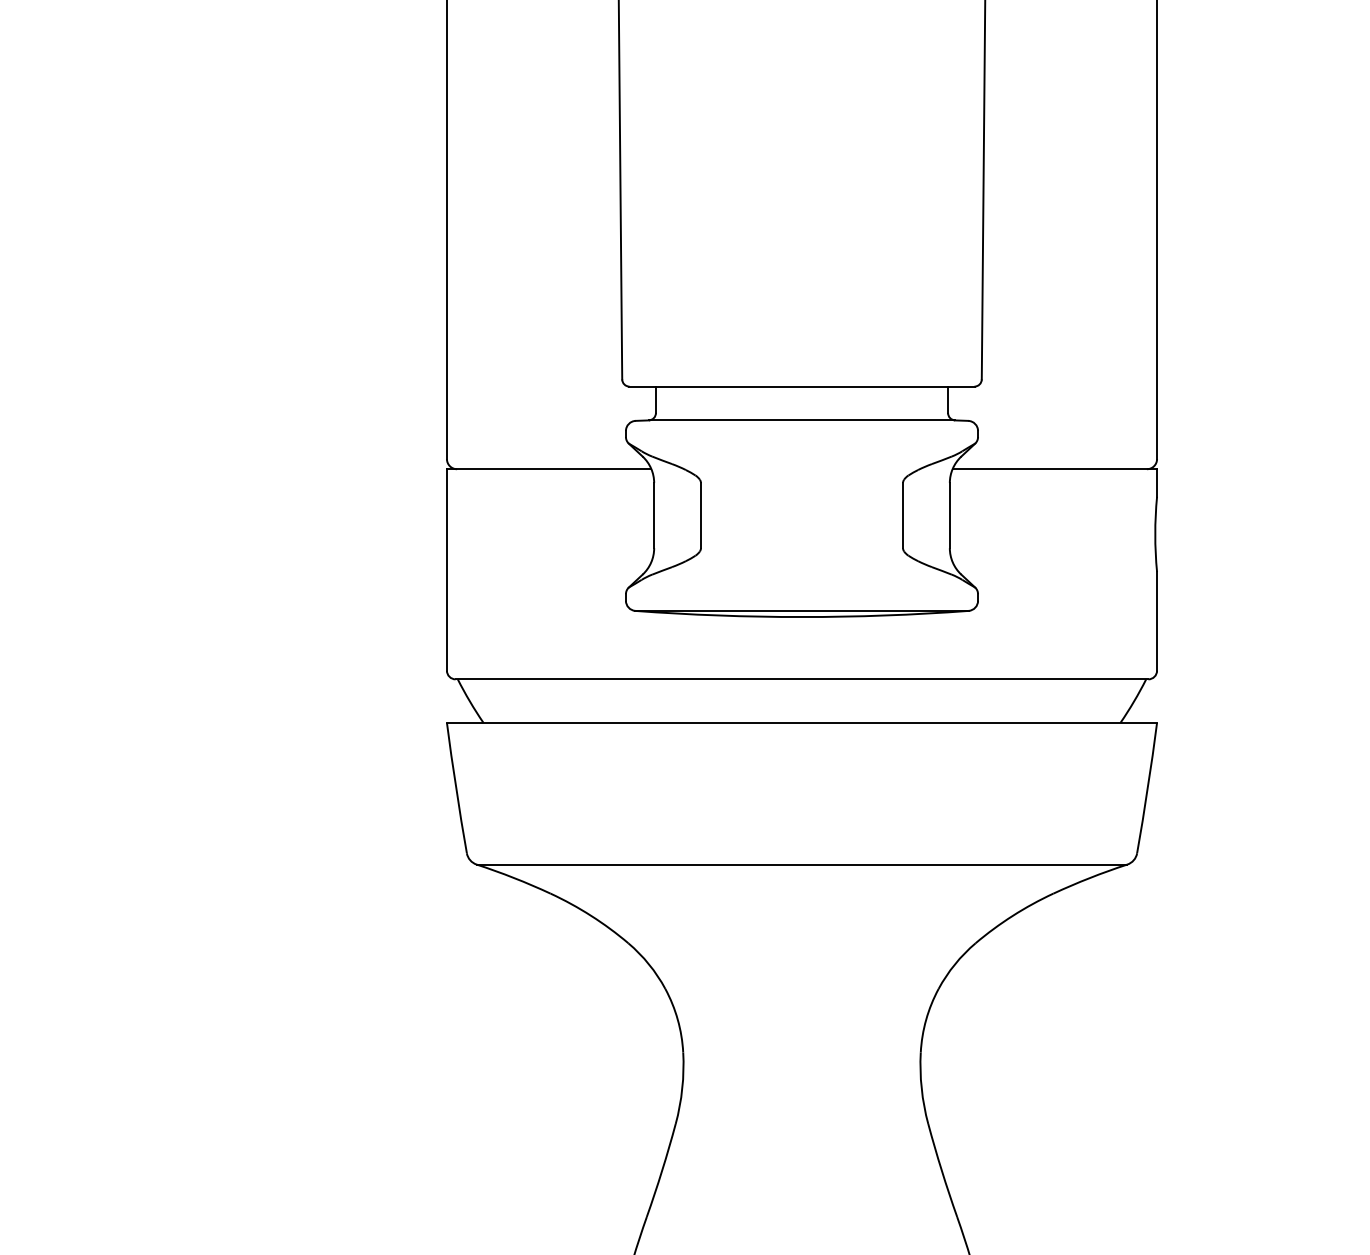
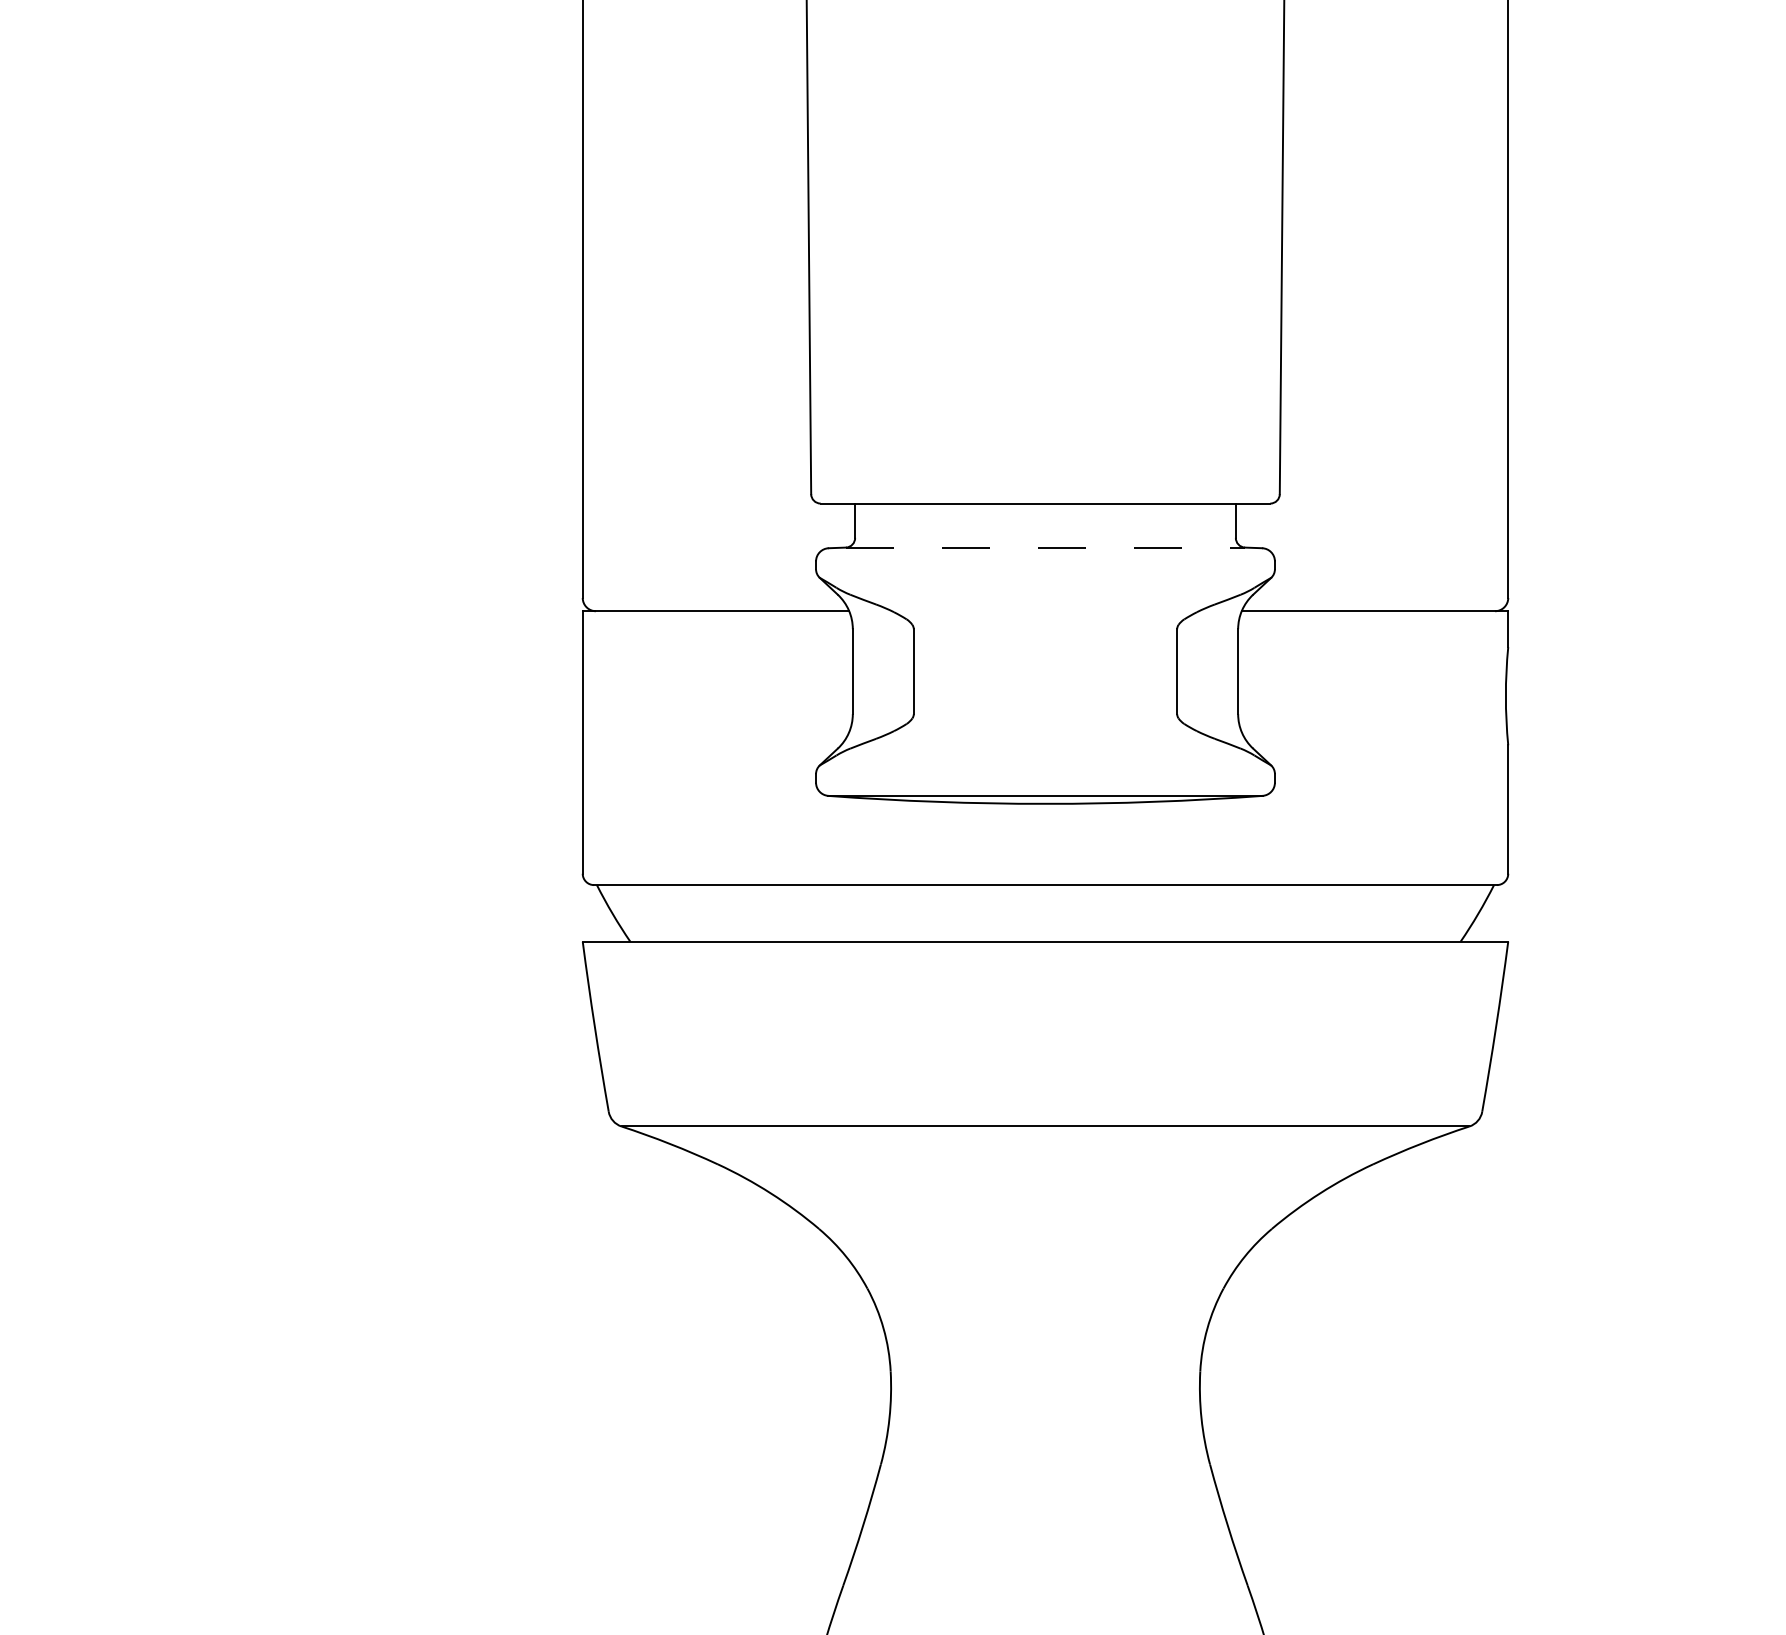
line: (802, 420) -> (1045, 547), solid -> dashed

